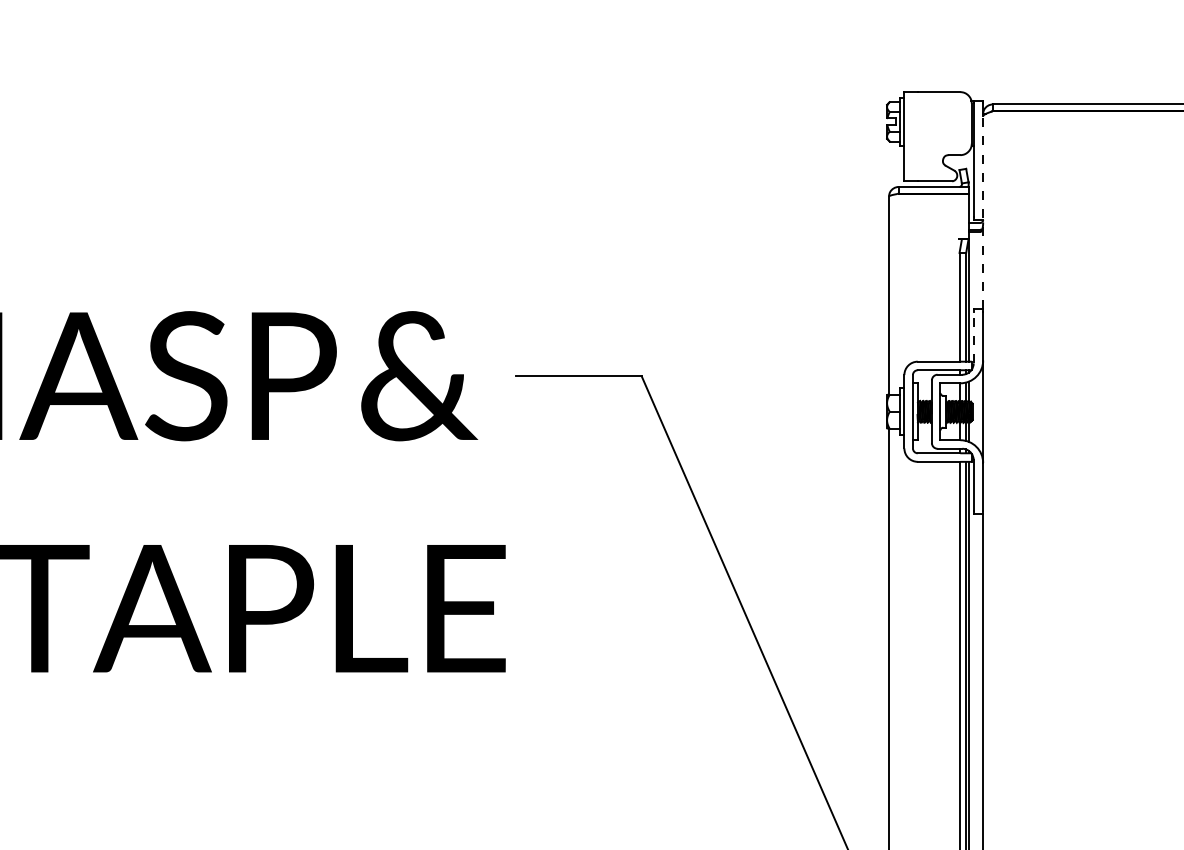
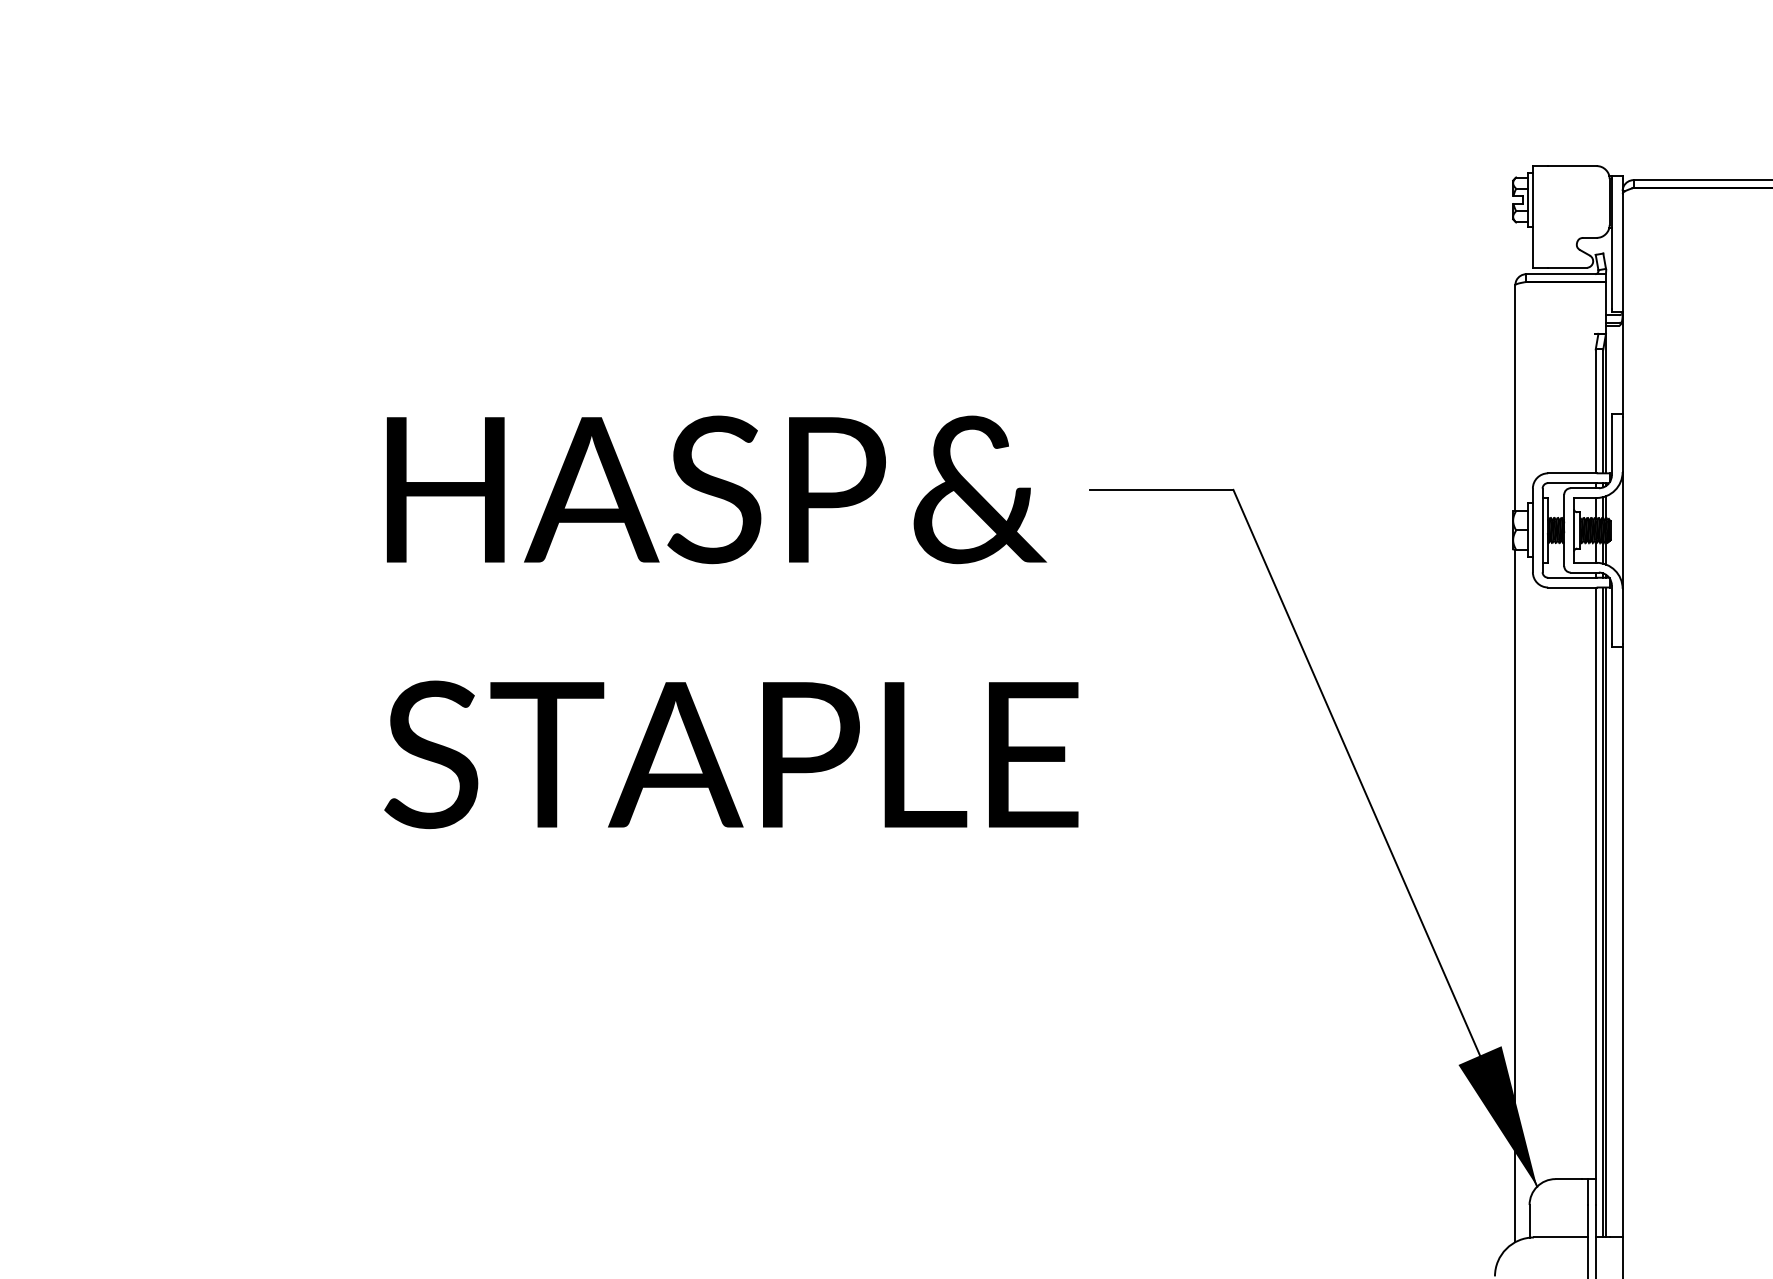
line: (983, 212) -> (1622, 303), dashed -> solid
line: (973, 337) -> (1611, 445), dashed -> solid

